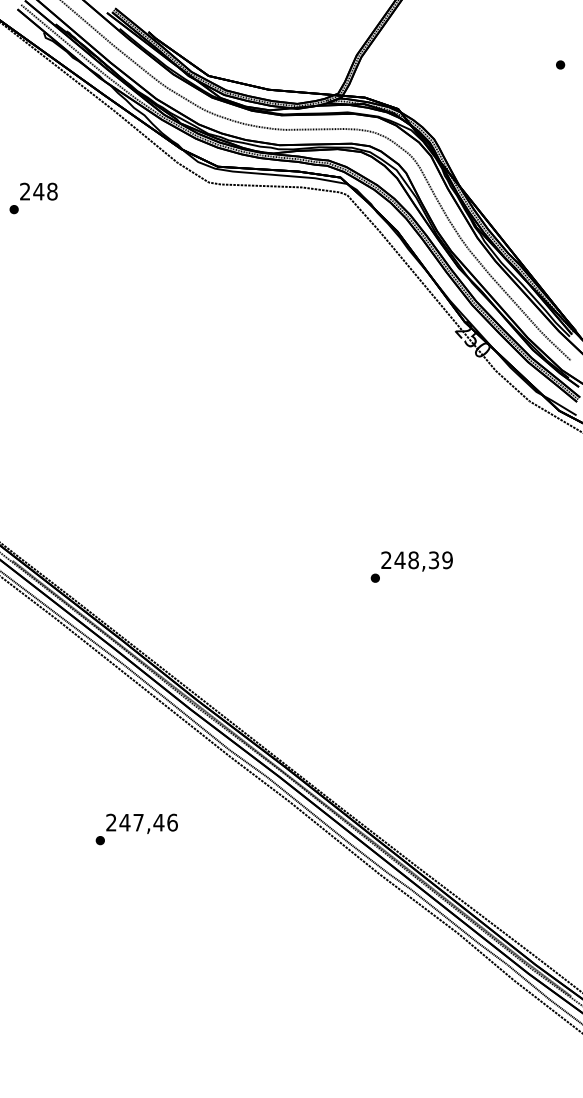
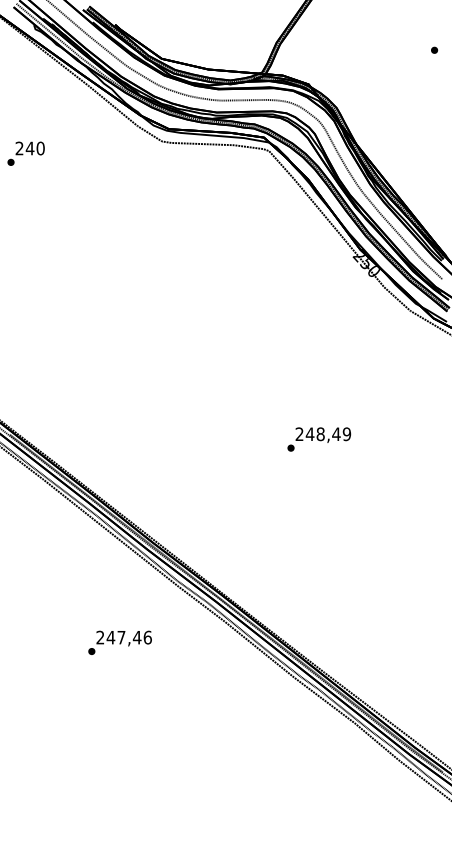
text: (52, 191) -> (40, 148), 248 -> 240
text: (434, 560) -> (336, 434), 248,39 -> 248,49
text: (136, 828) -> (119, 642), moved

